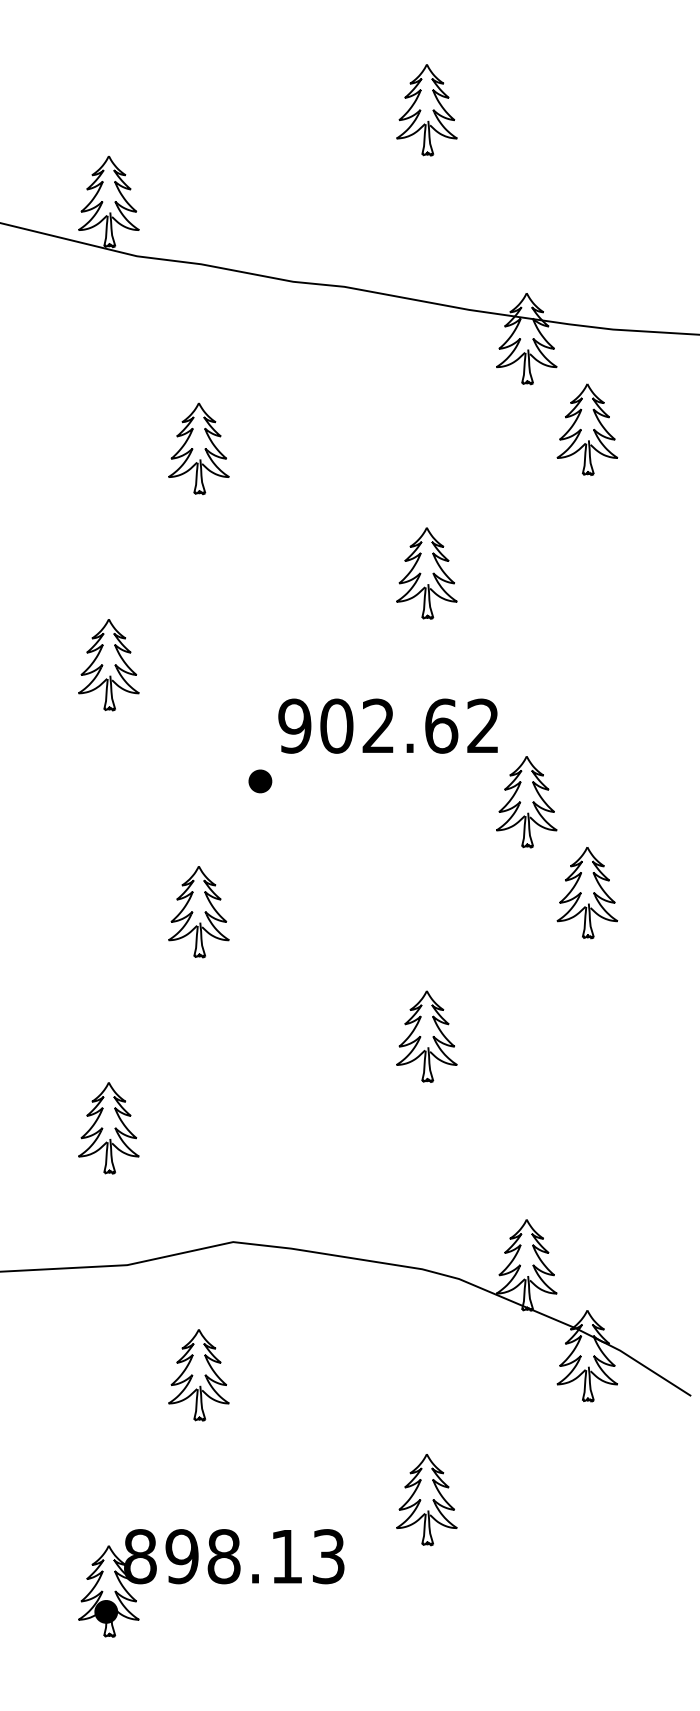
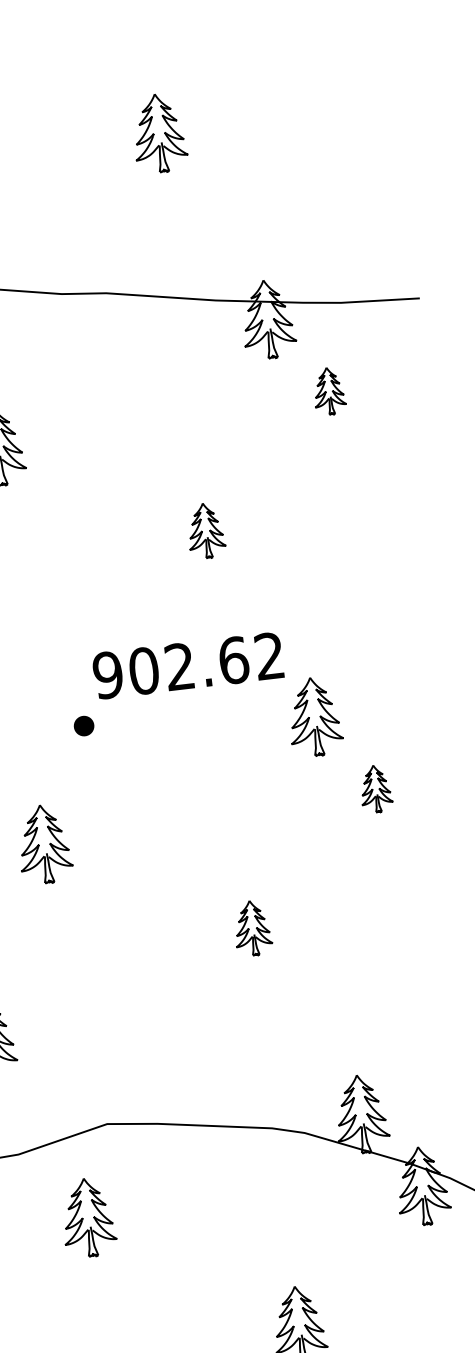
part: (587, 429) -> (329, 391), size x0.6
part: (426, 573) -> (205, 530), size x0.7
part: (587, 893) -> (376, 789), size x0.6
part: (426, 1036) -> (252, 928), size x0.7
part: (198, 1375) -> (88, 1218), moved

